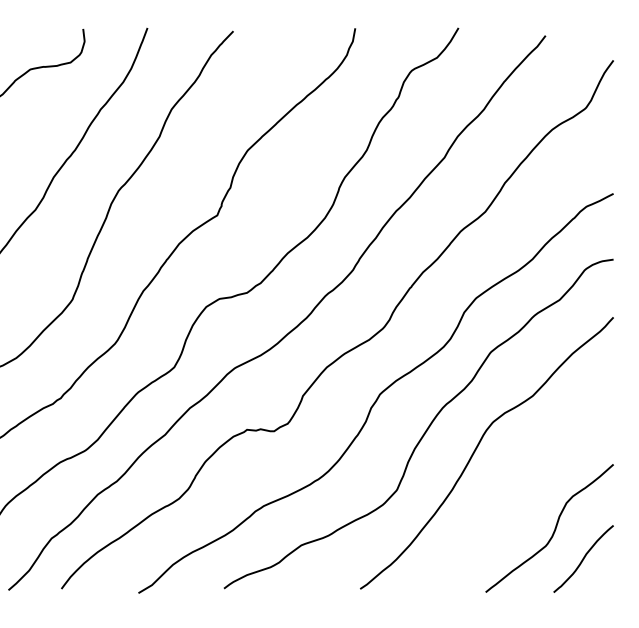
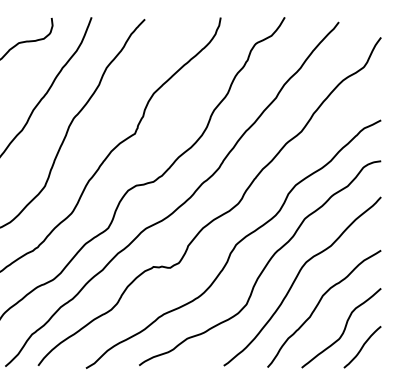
curve: (512, 491) -> (318, 305), added

